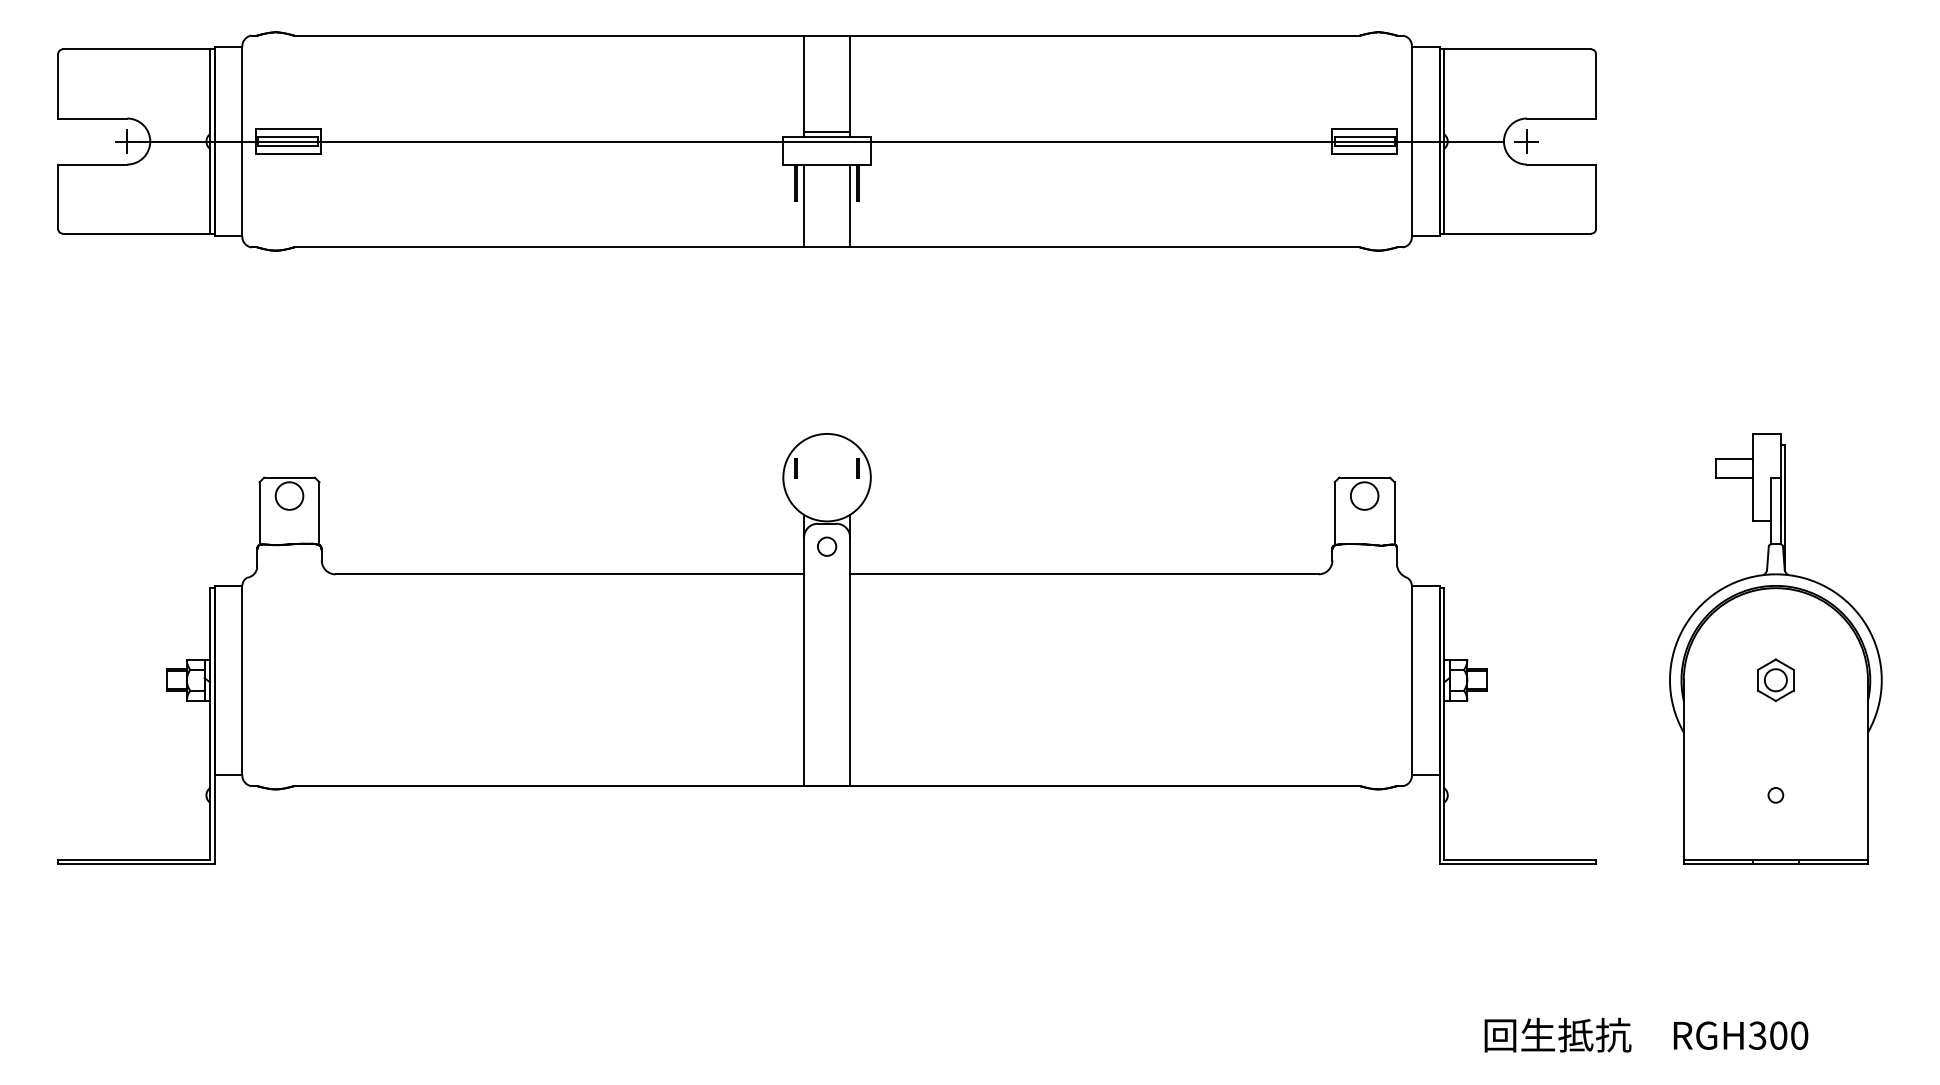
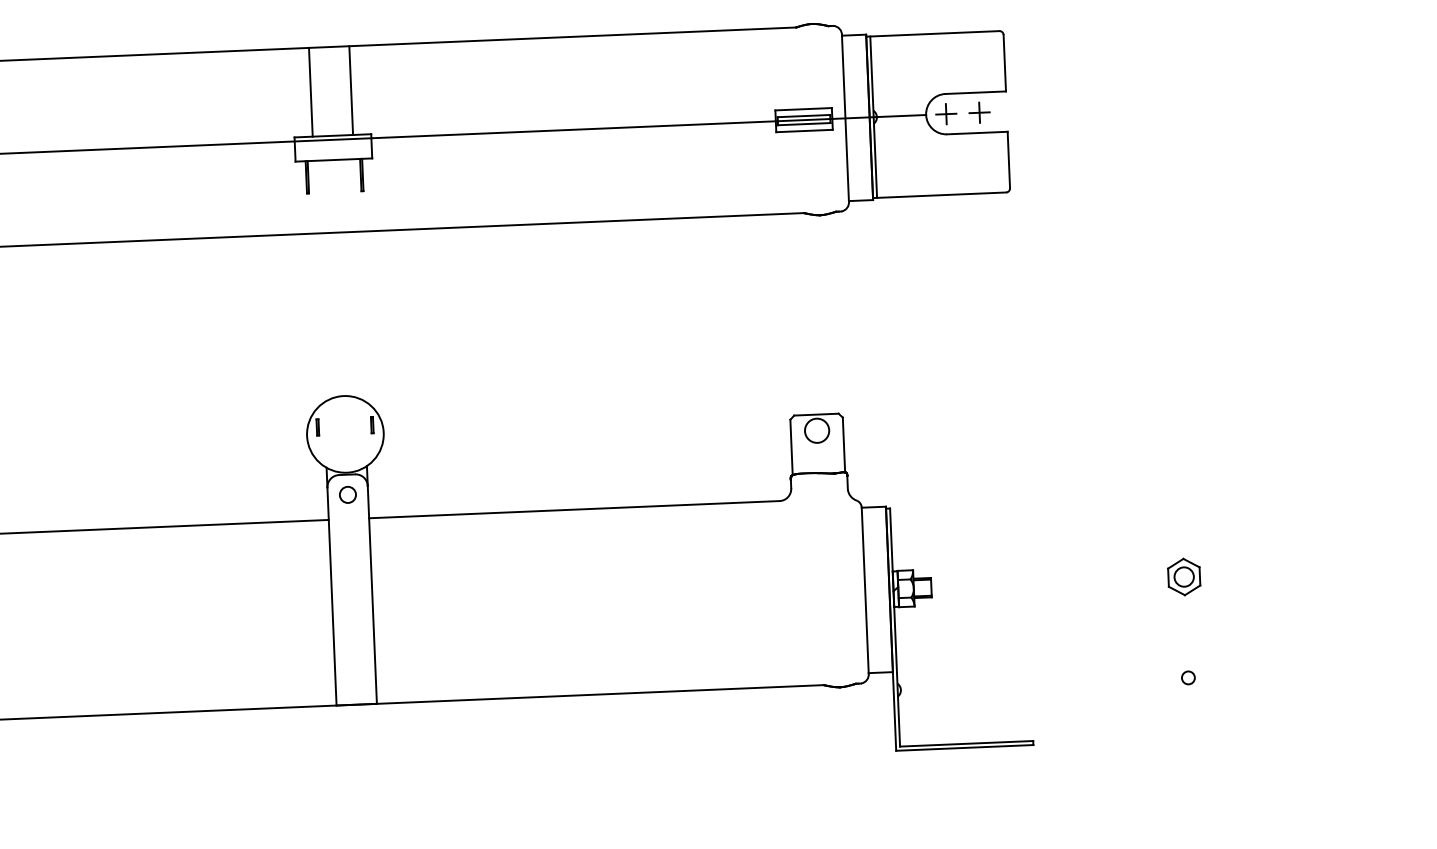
line: (827, 132) -> (333, 131), removed
part: (1564, 141) -> (979, 112), added
line: (804, 205) -> (315, 196), removed
line: (850, 205) -> (355, 195), removed
part: (1775, 648) -> (1182, 549), removed

